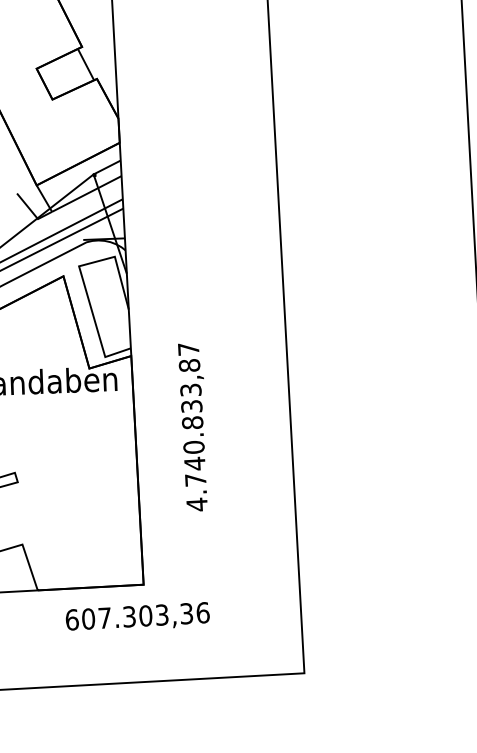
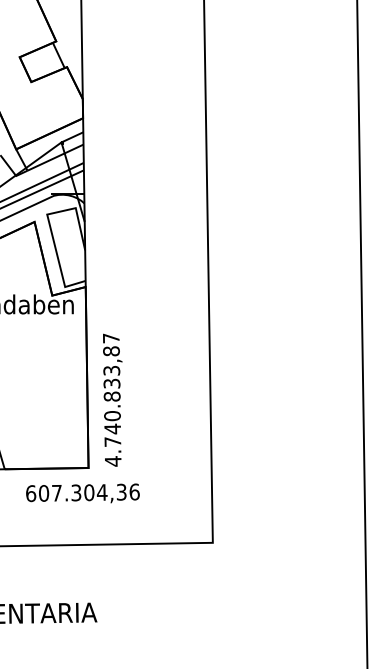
text: (193, 426) -> (112, 399), moved
text: (161, 615) -> (101, 492), 607.303,36 -> 607.304,36

